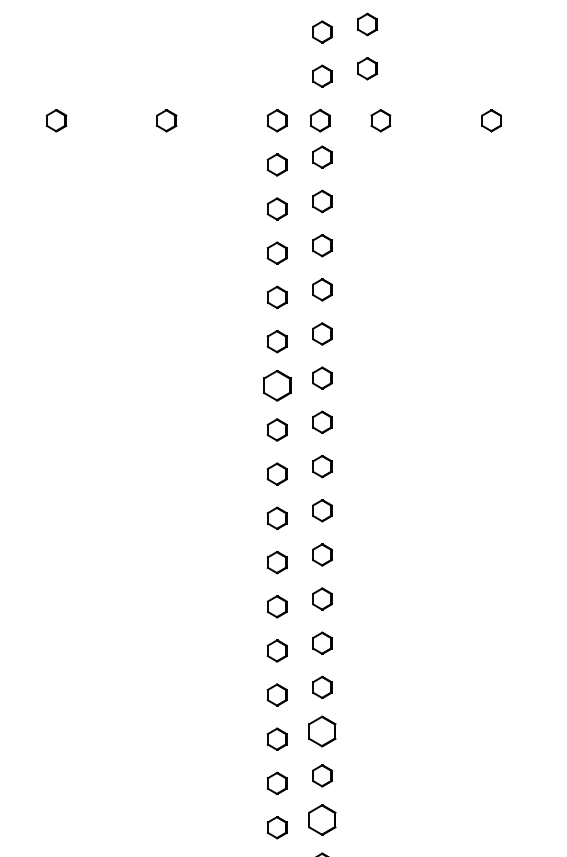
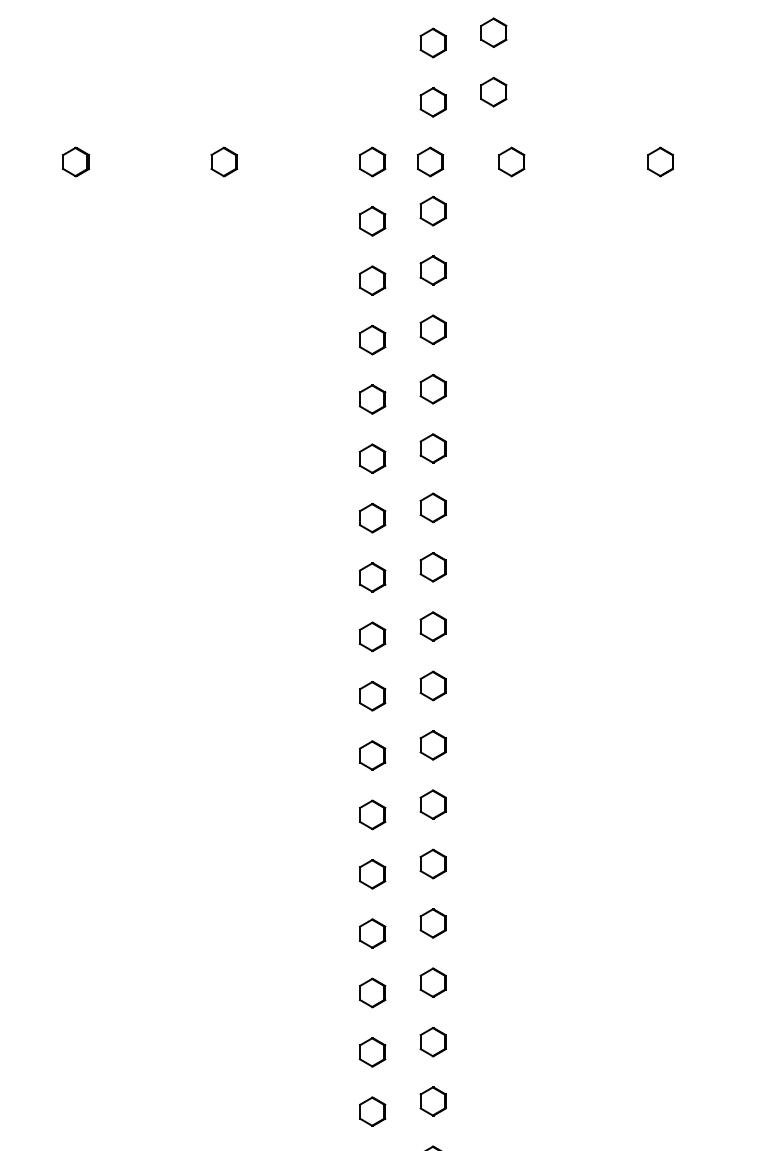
part: (276, 385) -> (371, 517), size x0.71
part: (322, 731) -> (433, 982), size x0.71
part: (322, 819) -> (433, 1100), size x0.71

